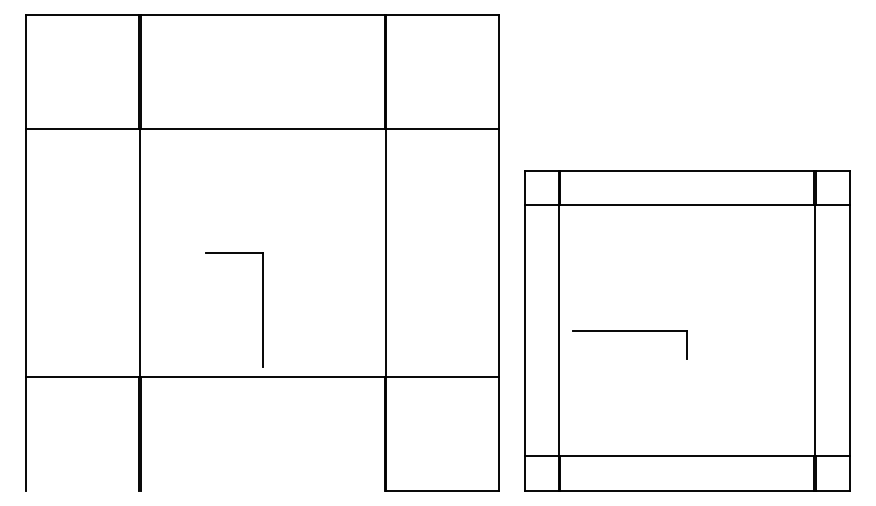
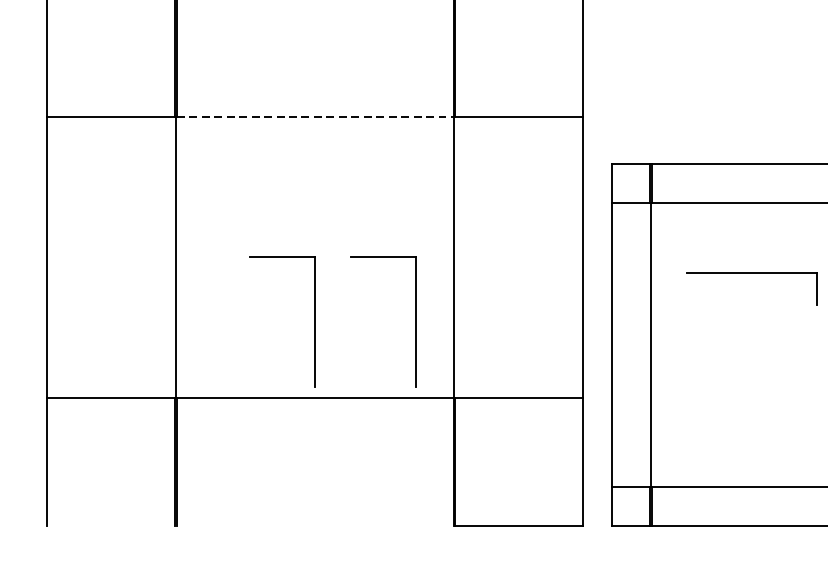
line: (263, 128) -> (316, 116), solid -> dashed
part: (351, 309) -> (415, 321), added
part: (629, 331) -> (751, 273), moved

